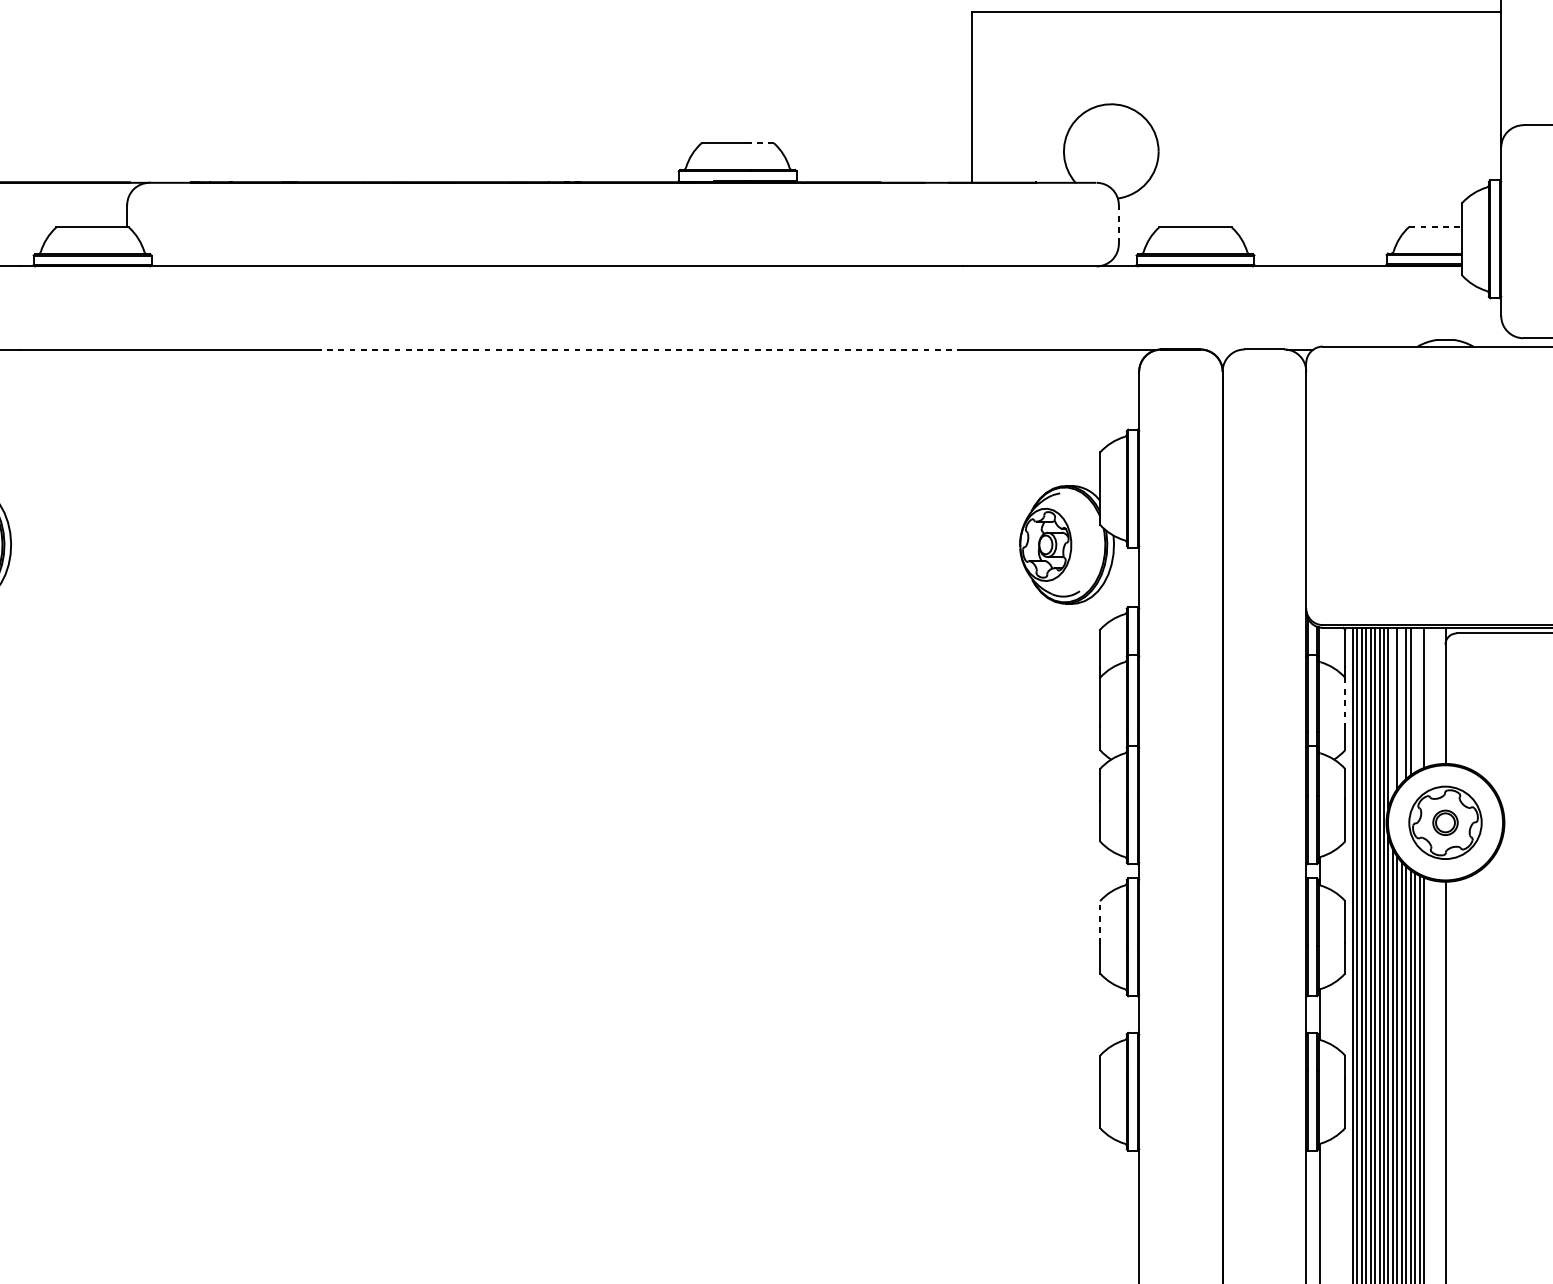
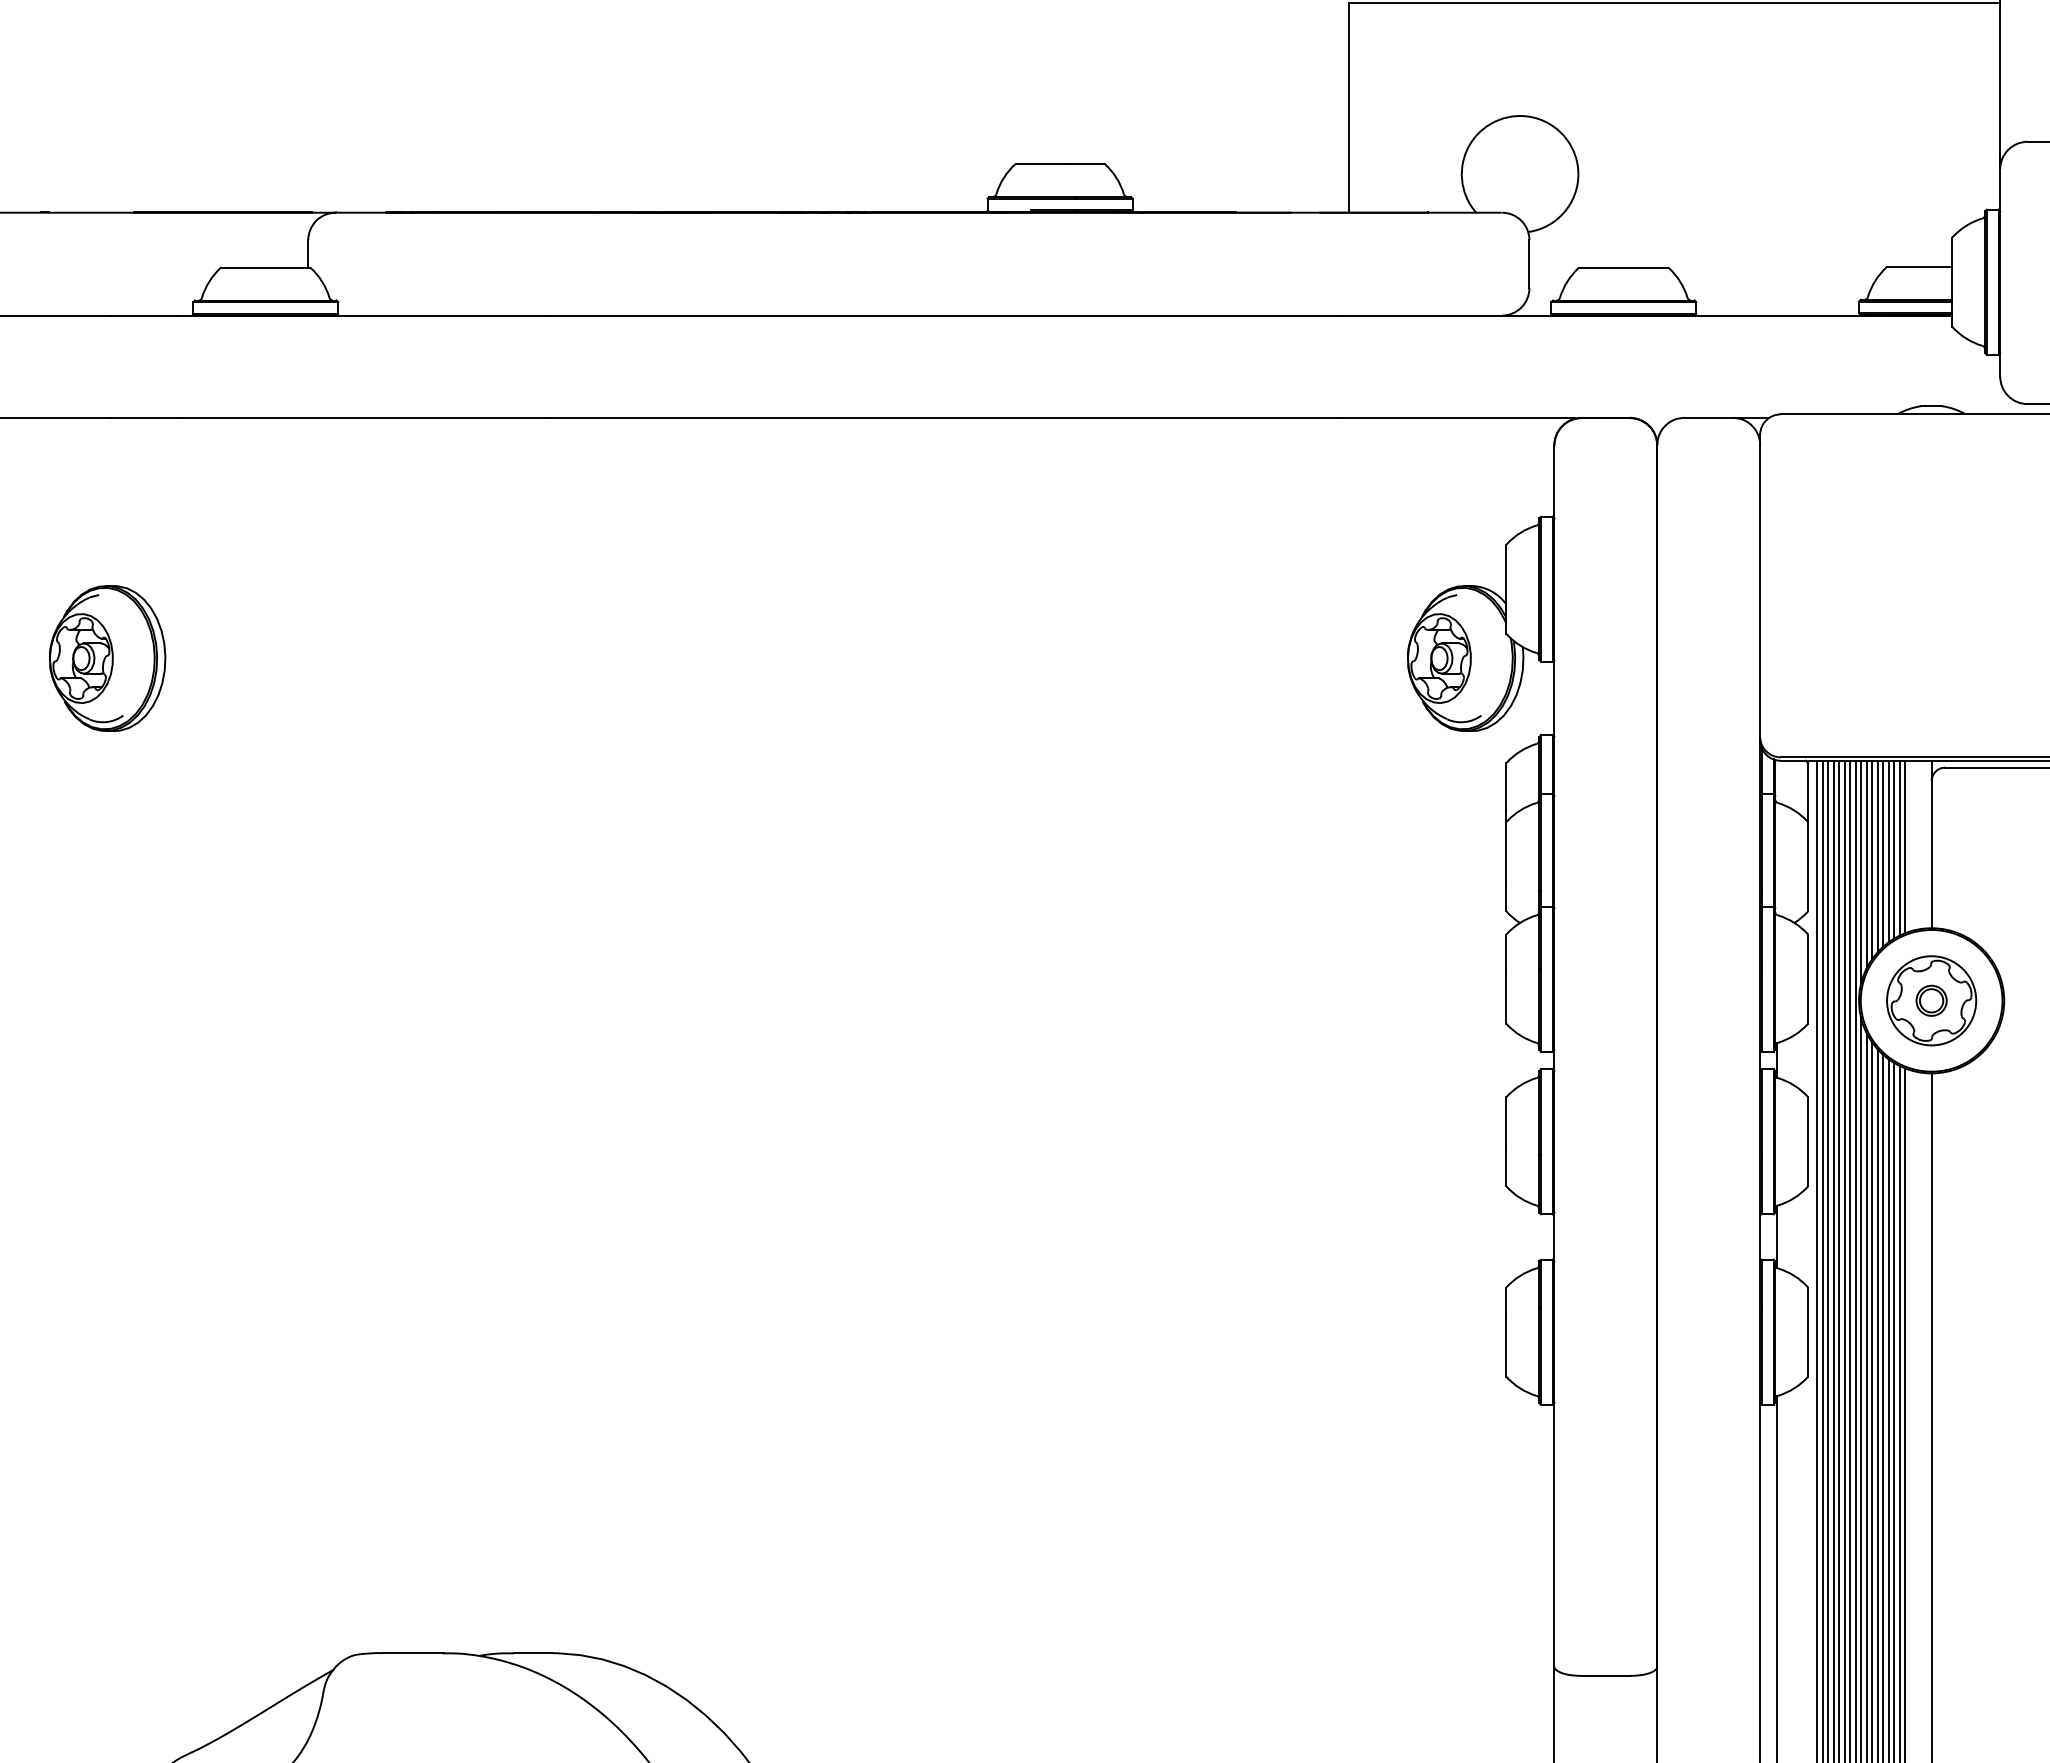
line: (759, 143) -> (1087, 164), dashed -> solid
line: (1118, 224) -> (1529, 263), dashed -> solid
line: (1435, 226) -> (1919, 266), dashed -> solid
line: (641, 349) -> (941, 418), dashed -> solid
line: (1419, 698) -> (1899, 847), added
line: (1415, 699) -> (1894, 849), added
line: (1345, 701) -> (1808, 851), dashed -> solid
line: (1401, 705) -> (1877, 856), added
line: (1392, 712) -> (1866, 864), added
line: (1100, 922) -> (1506, 1123), dashed -> solid

